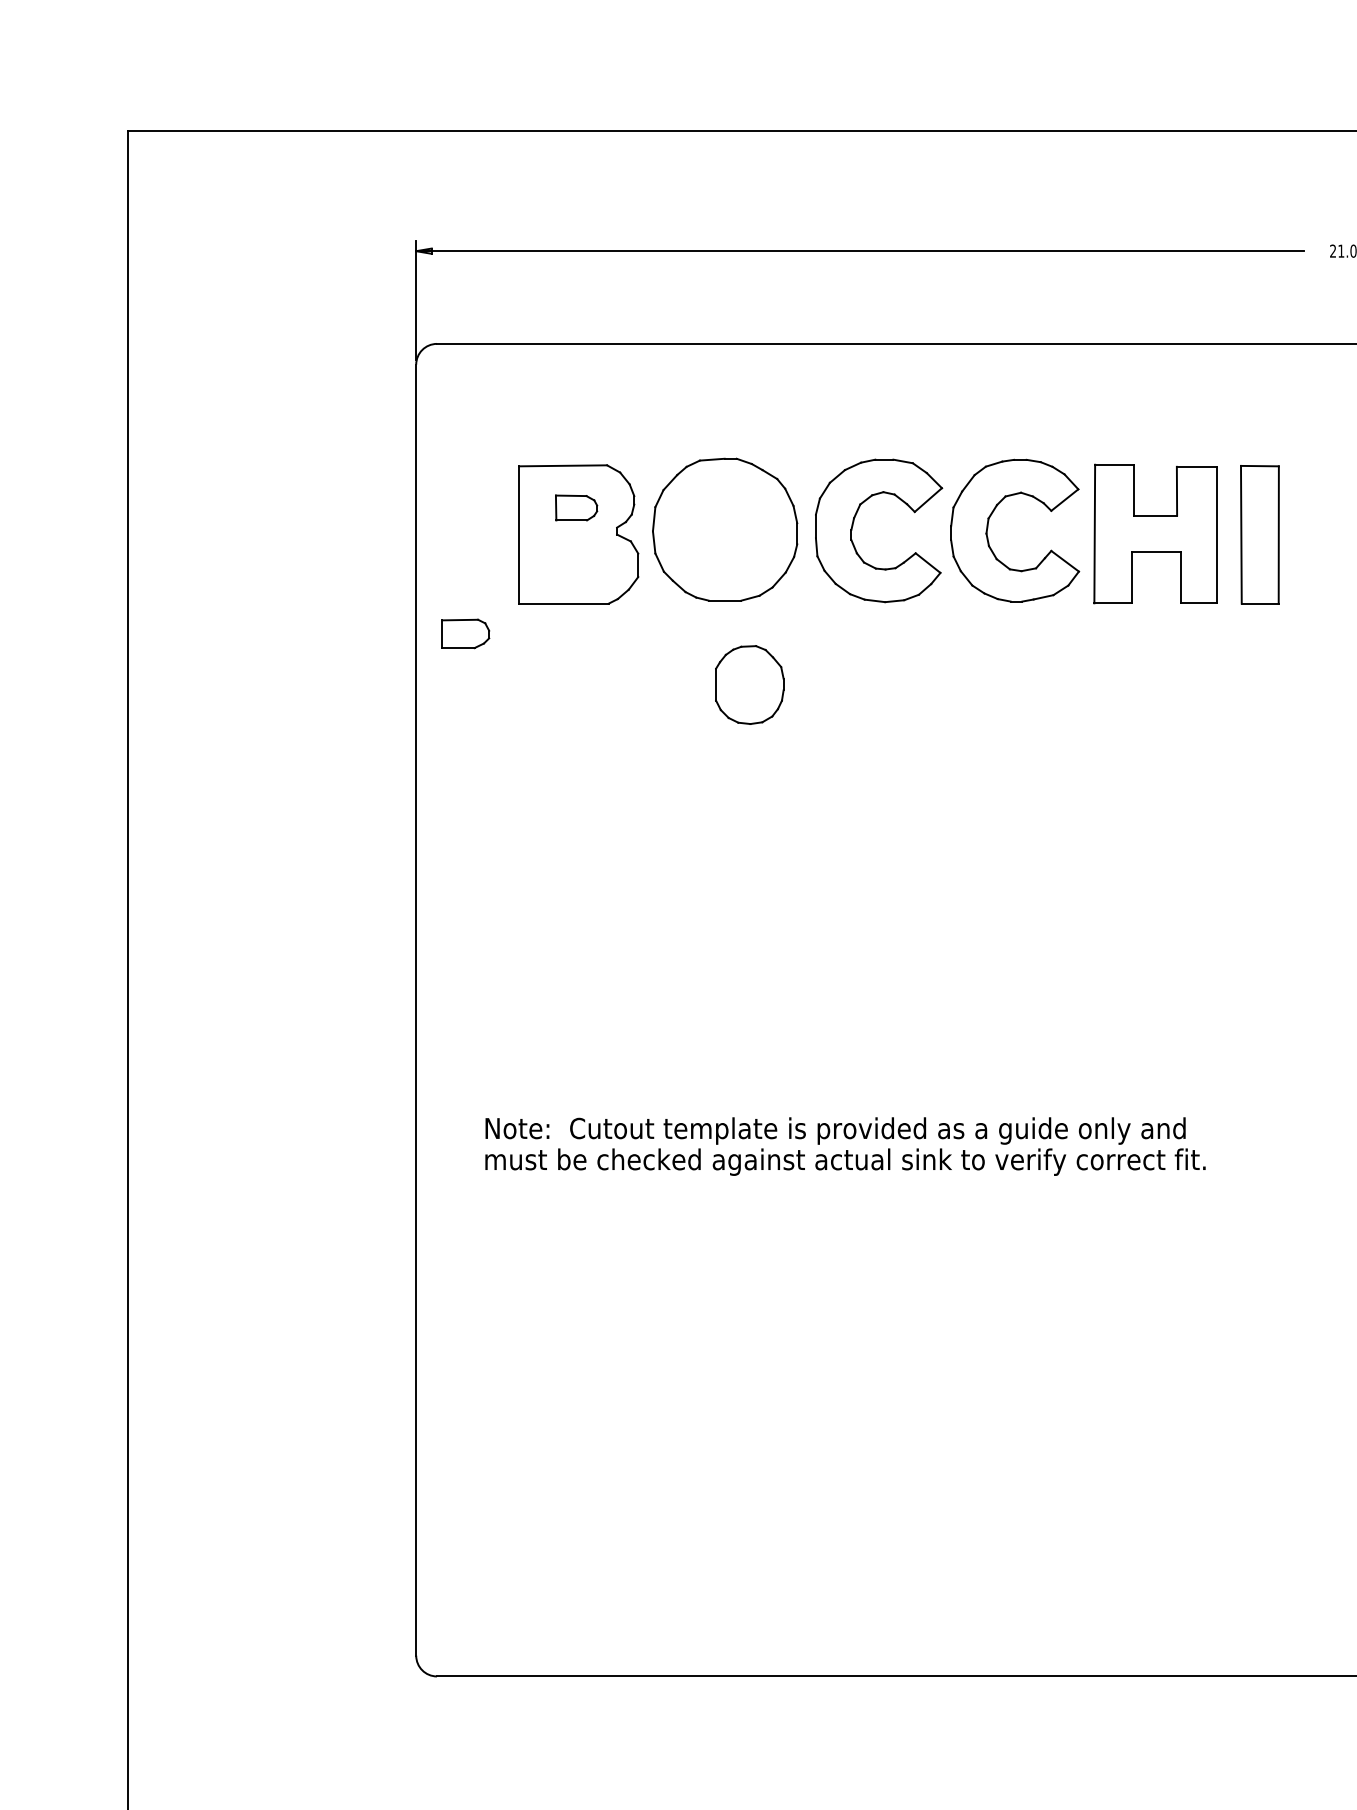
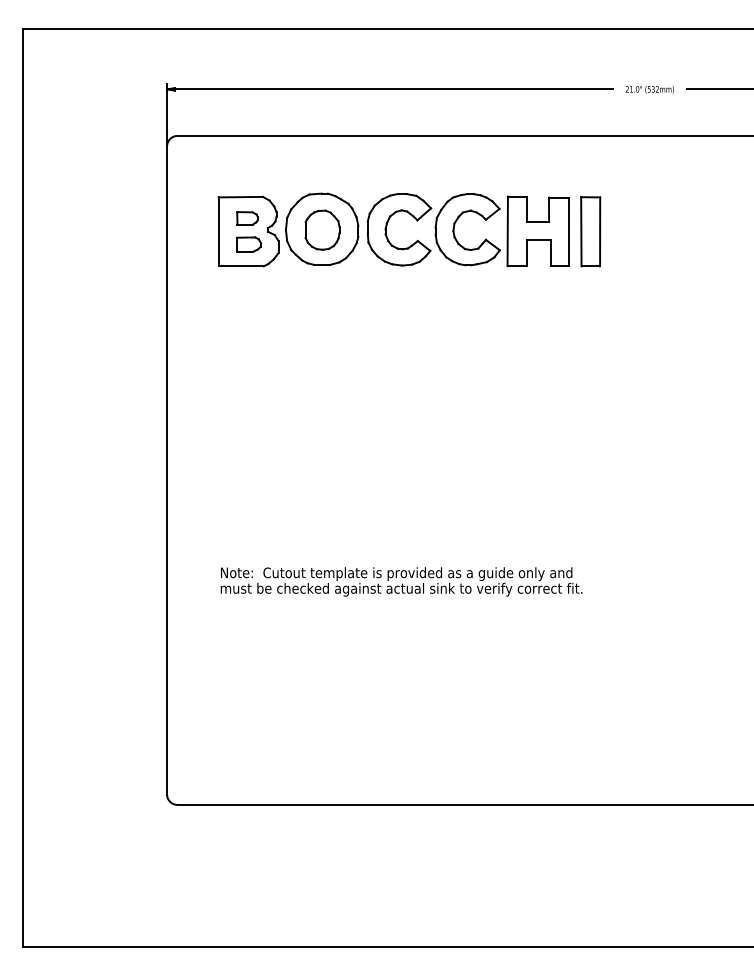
part: (464, 633) -> (248, 244), moved
part: (749, 683) -> (322, 229), moved
text: (845, 1145) -> (401, 581), moved

